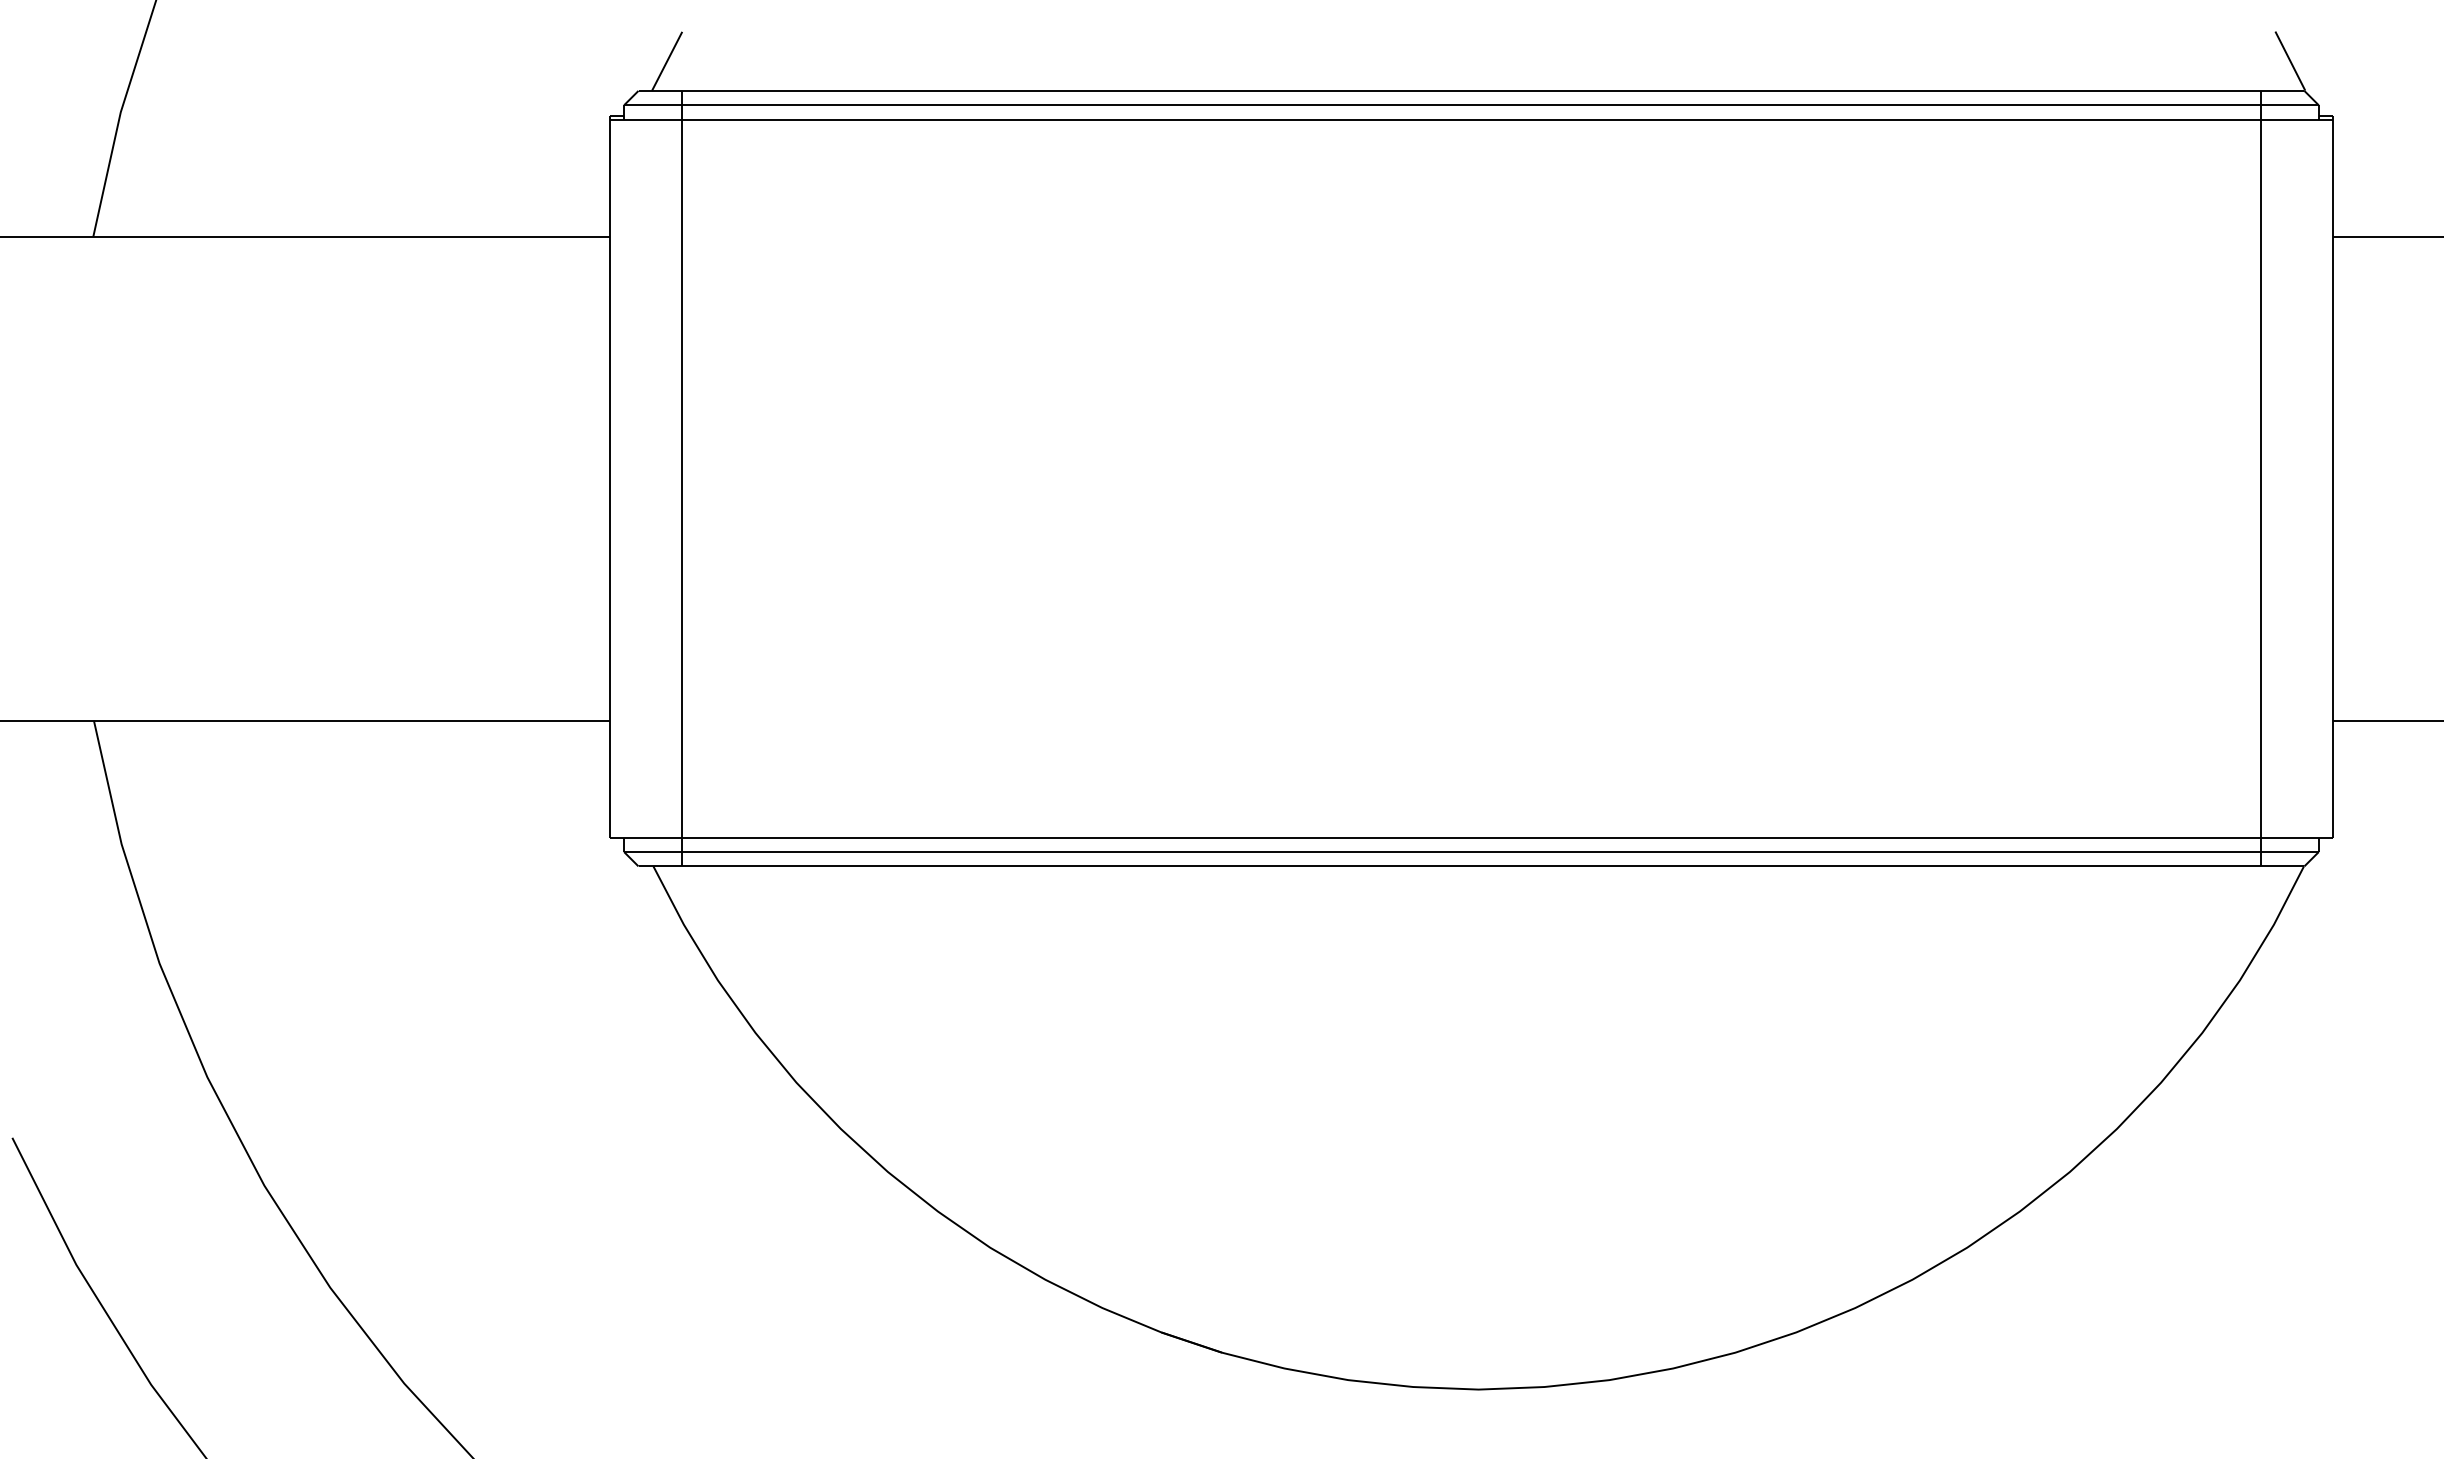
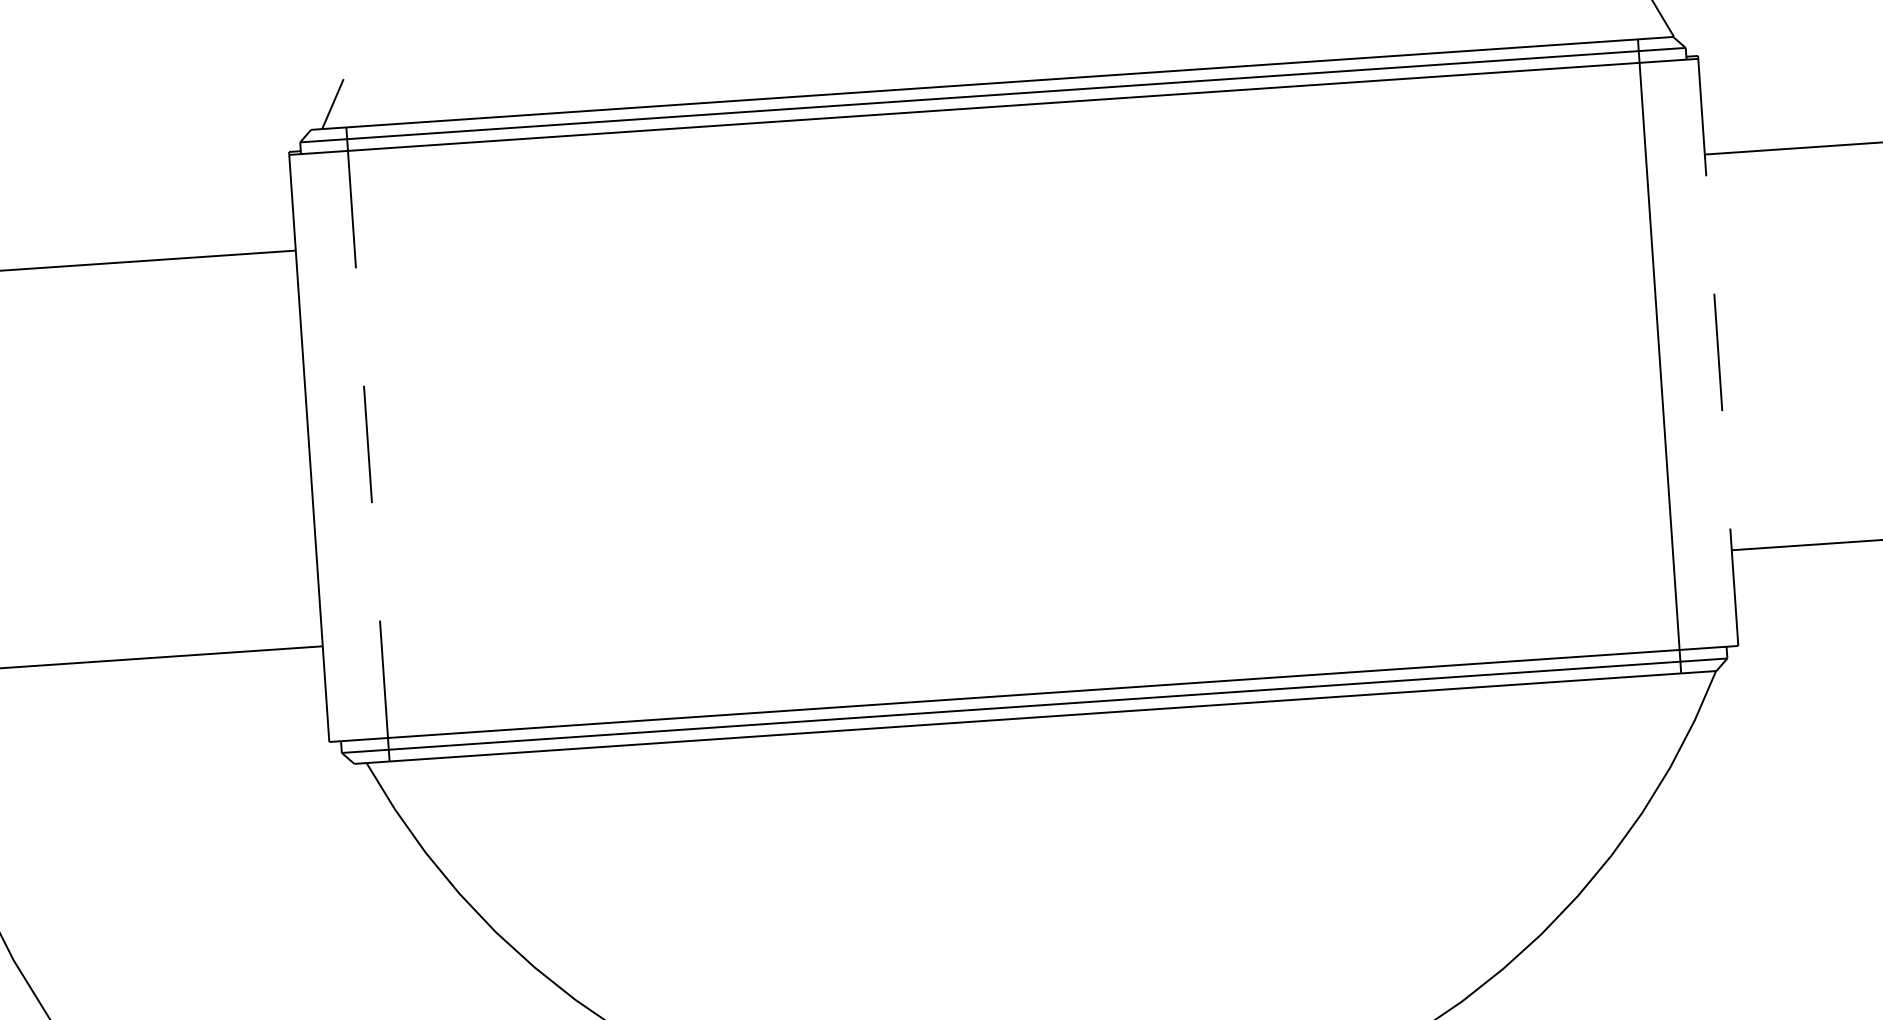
line: (681, 479) -> (367, 445), solid -> dashed
line: (2333, 479) -> (1718, 353), solid -> dashed

